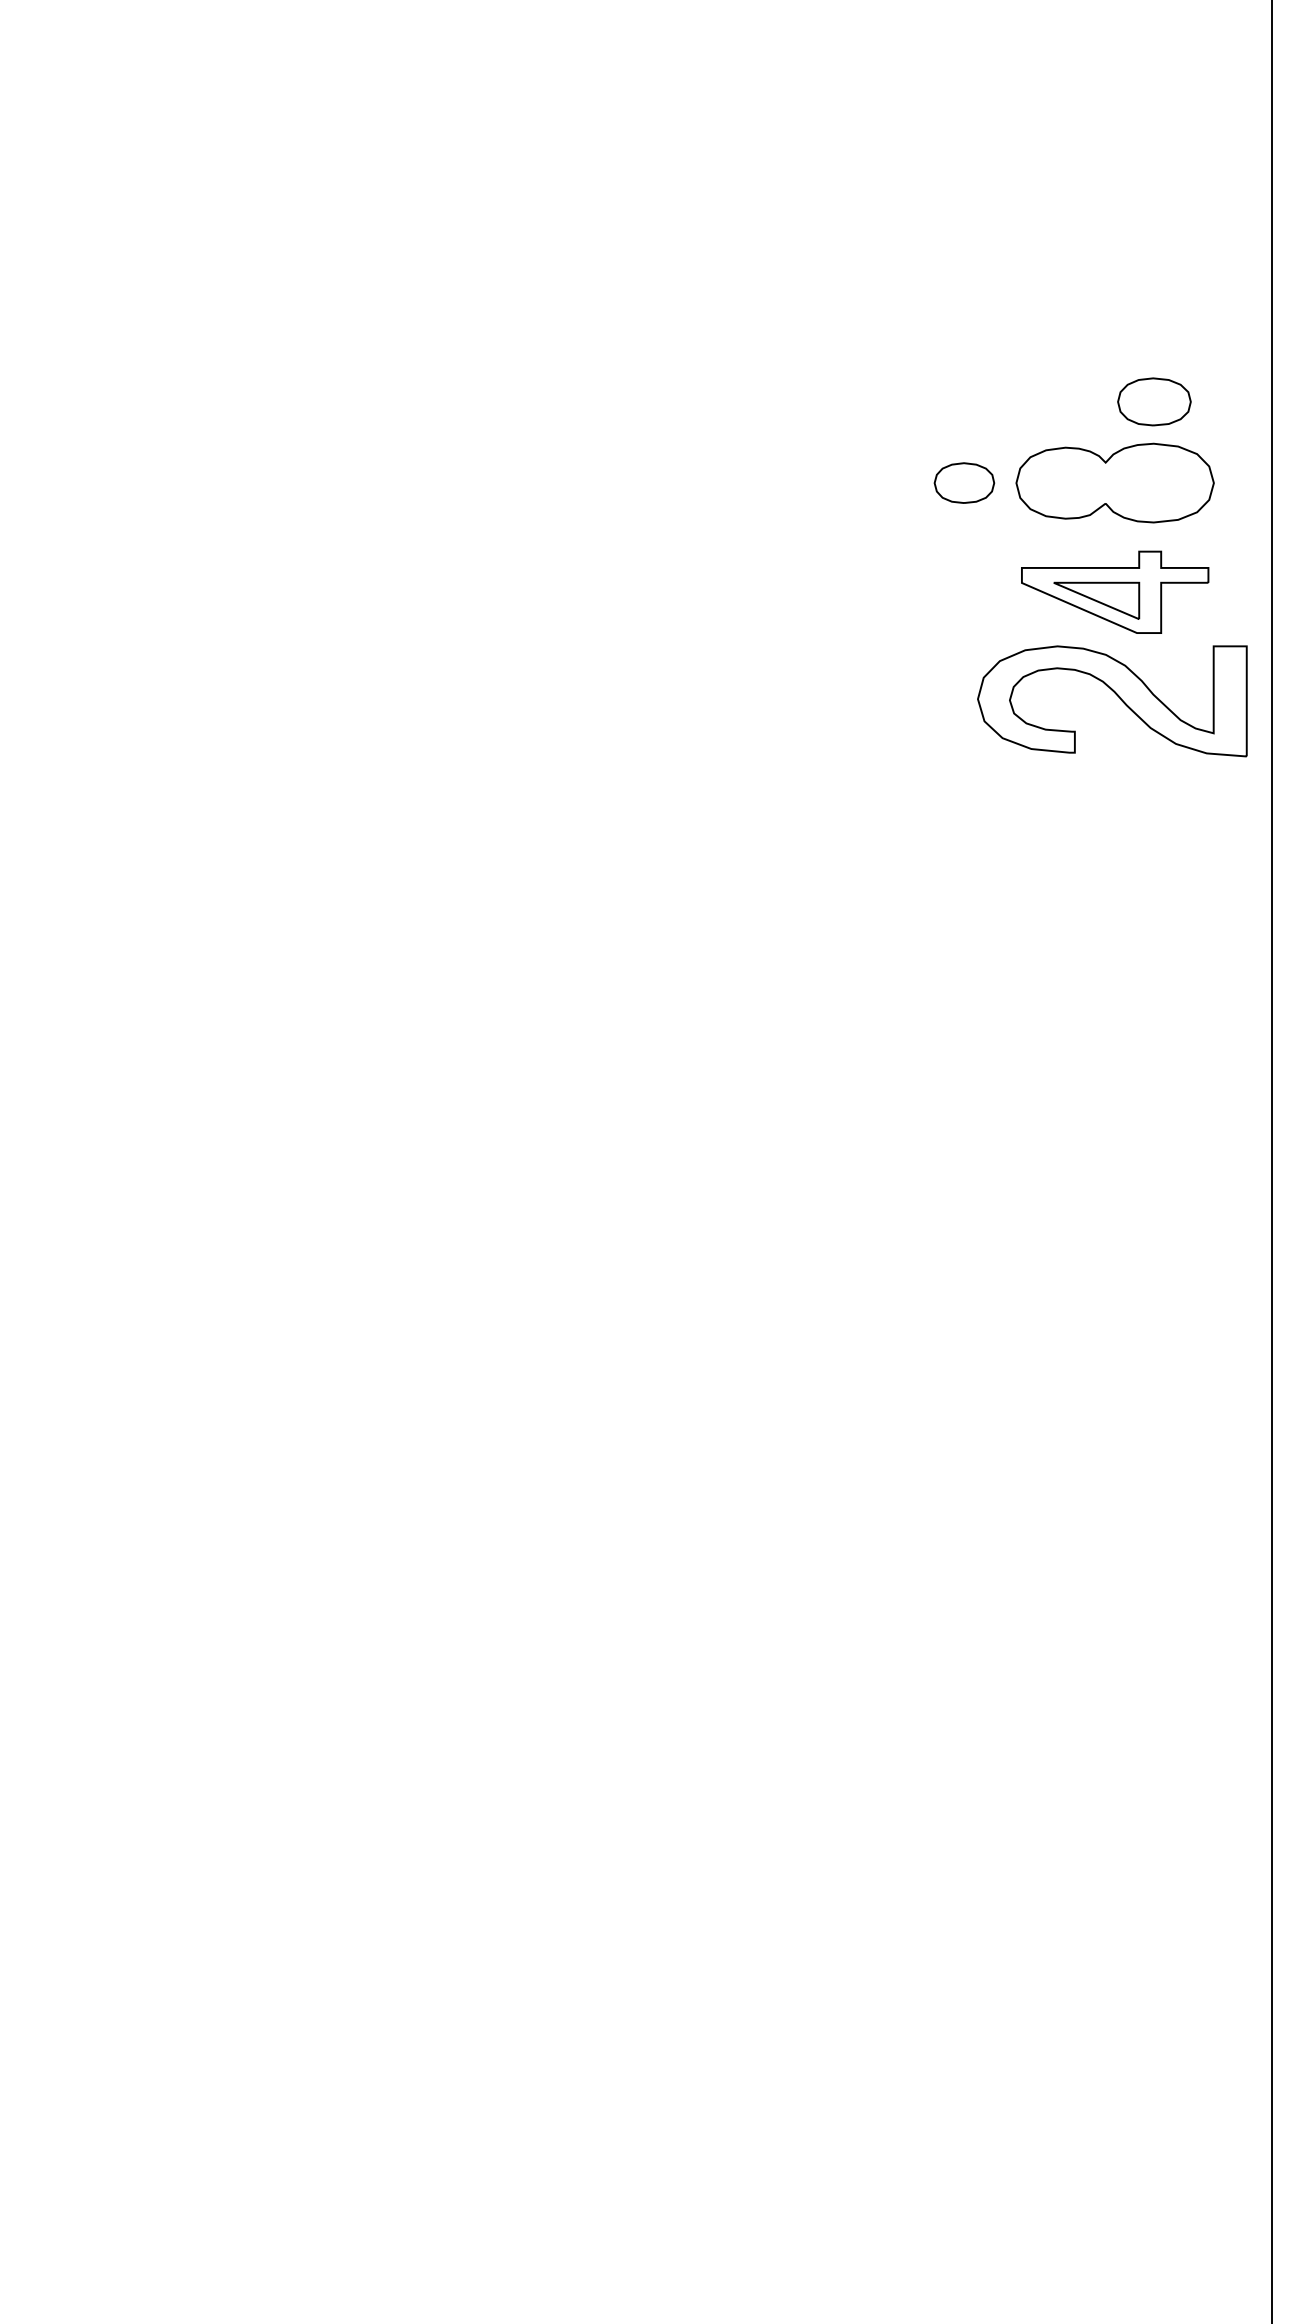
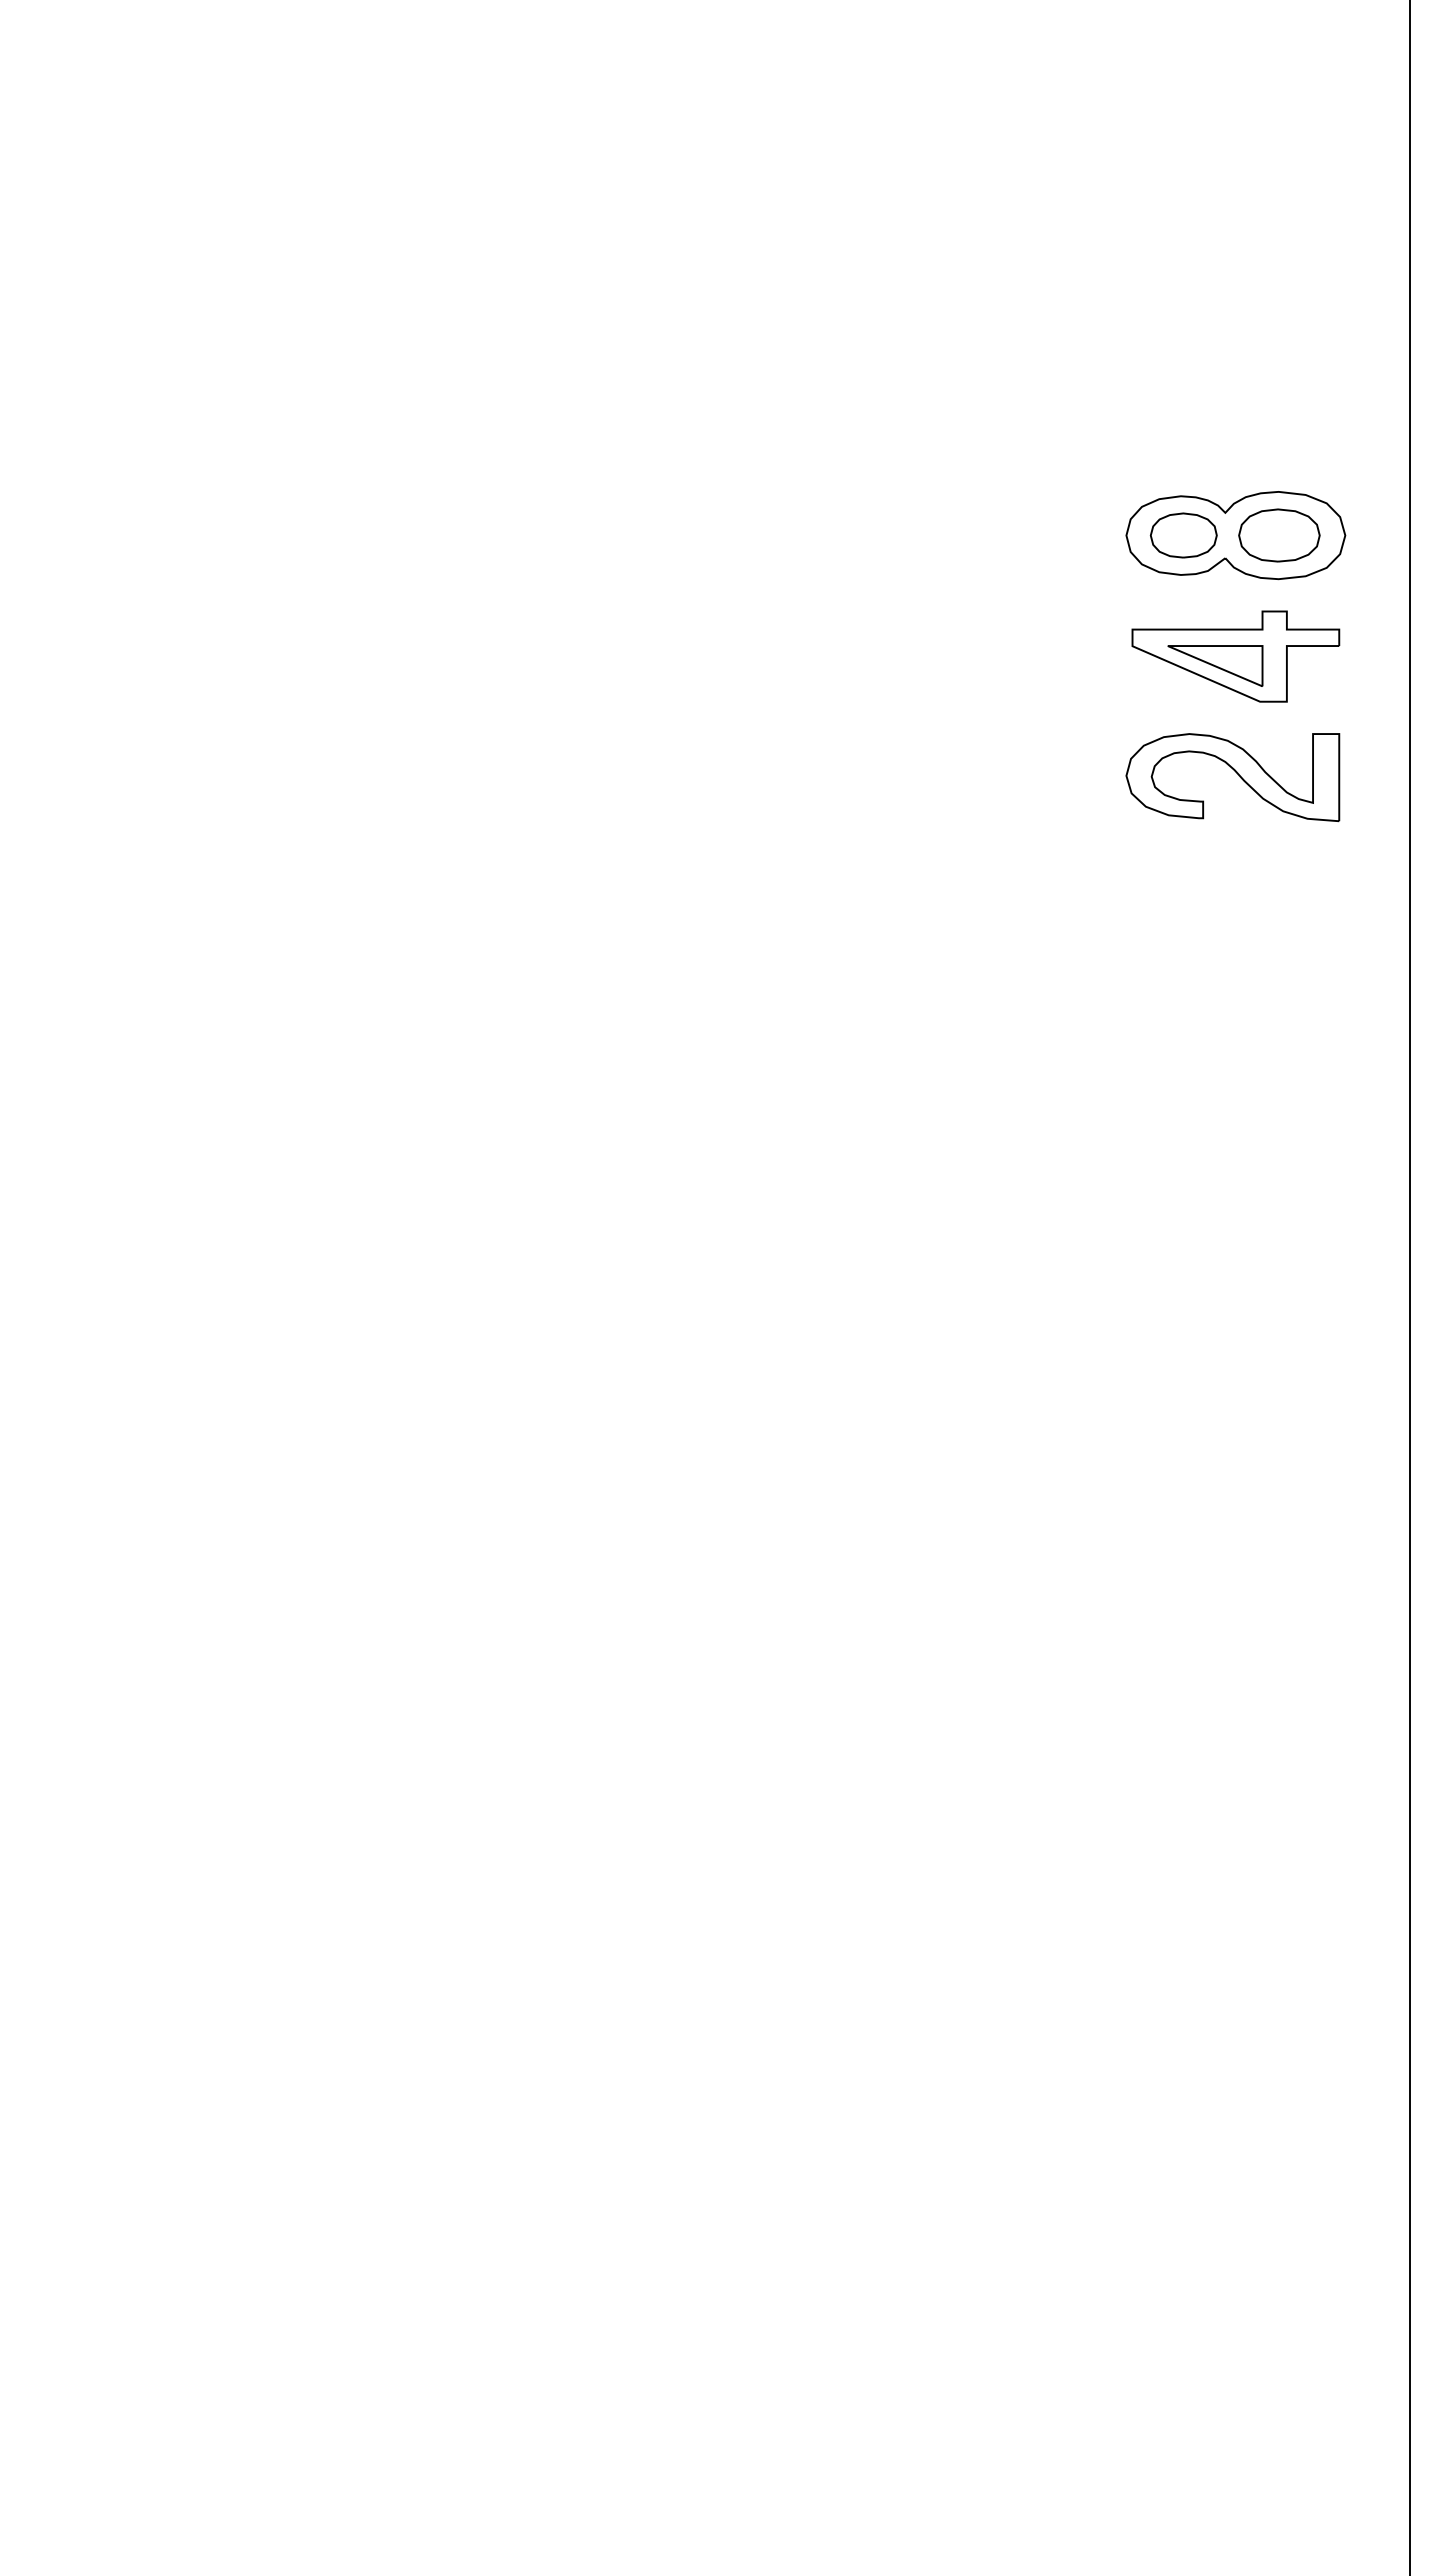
part: (1154, 401) -> (1279, 535), moved
part: (964, 483) -> (1183, 535), moved
part: (1112, 701) -> (1232, 777), size x0.71

